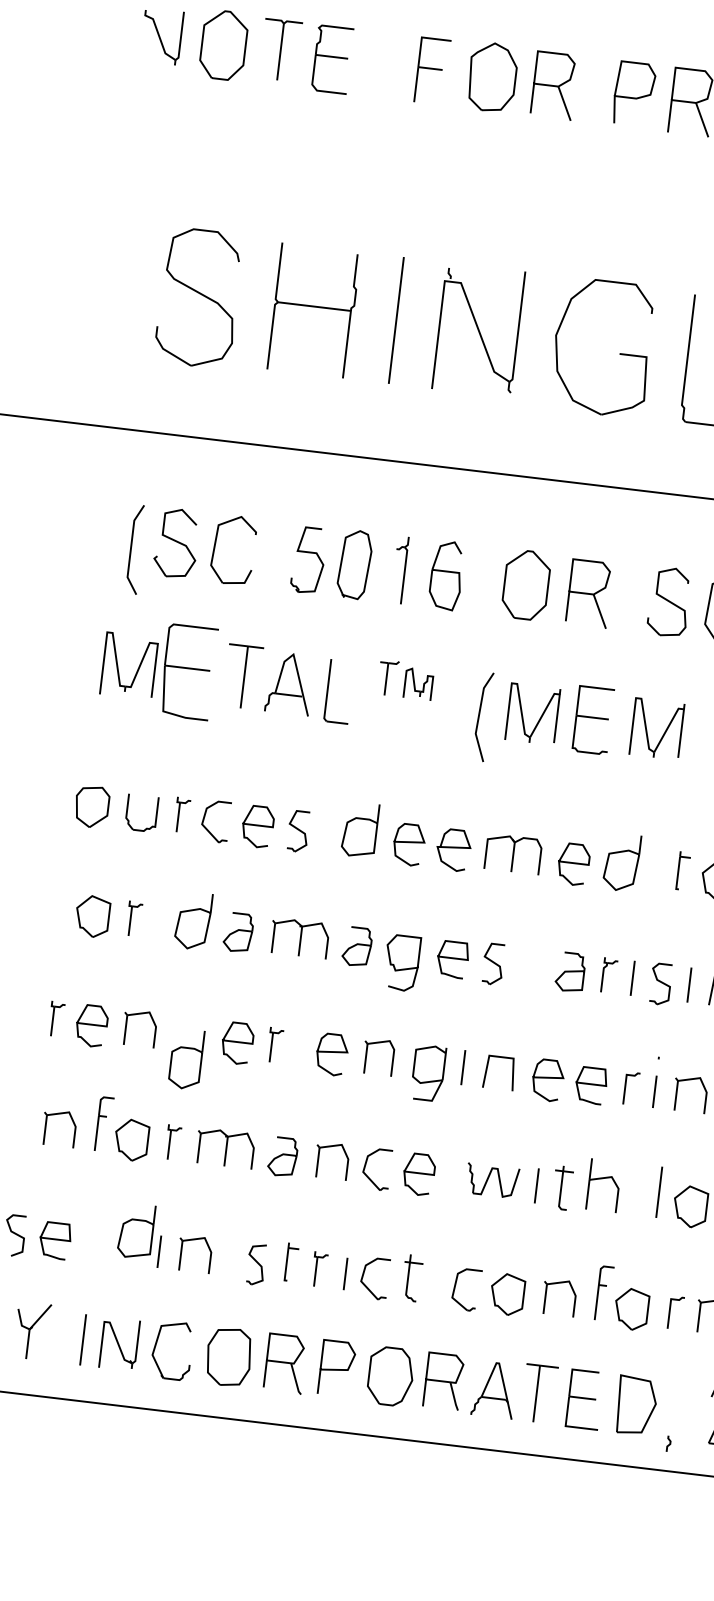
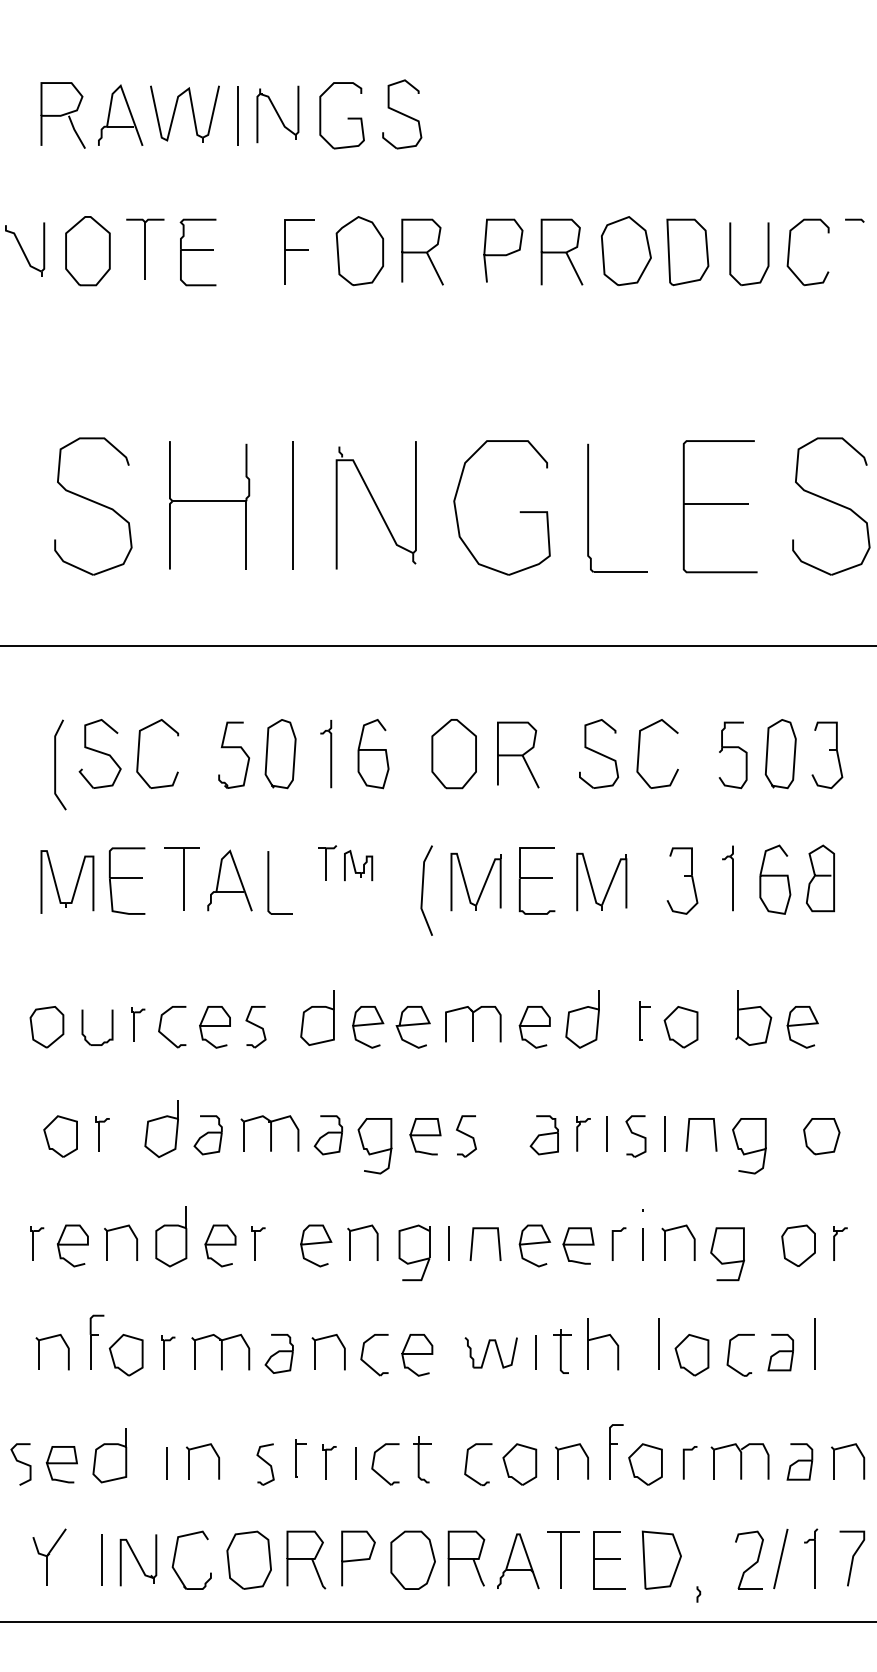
part: (187, 671) -> (126, 880), size x0.71
part: (186, 1058) -> (171, 1236), moved
part: (136, 1231) -> (109, 1455), moved

